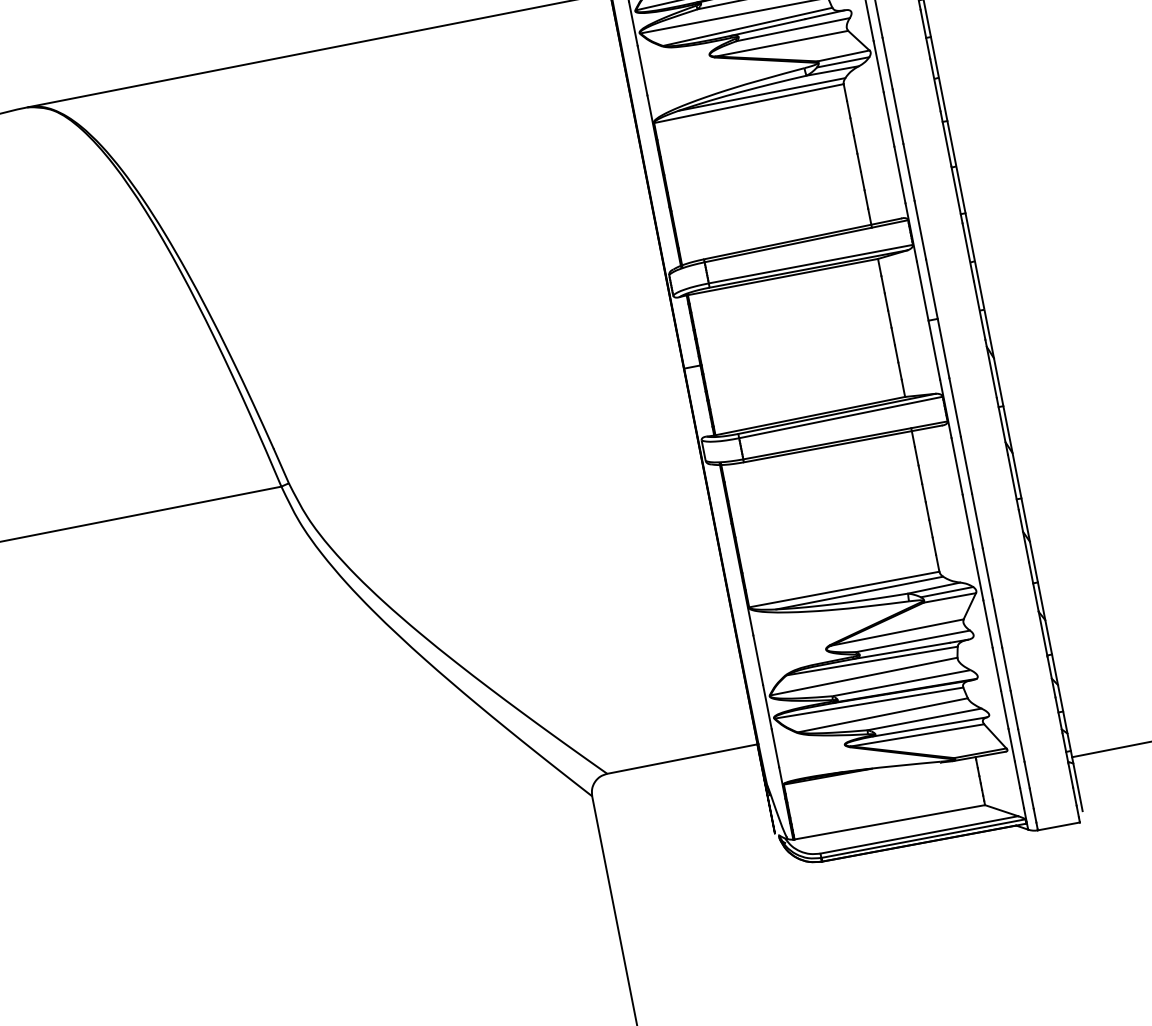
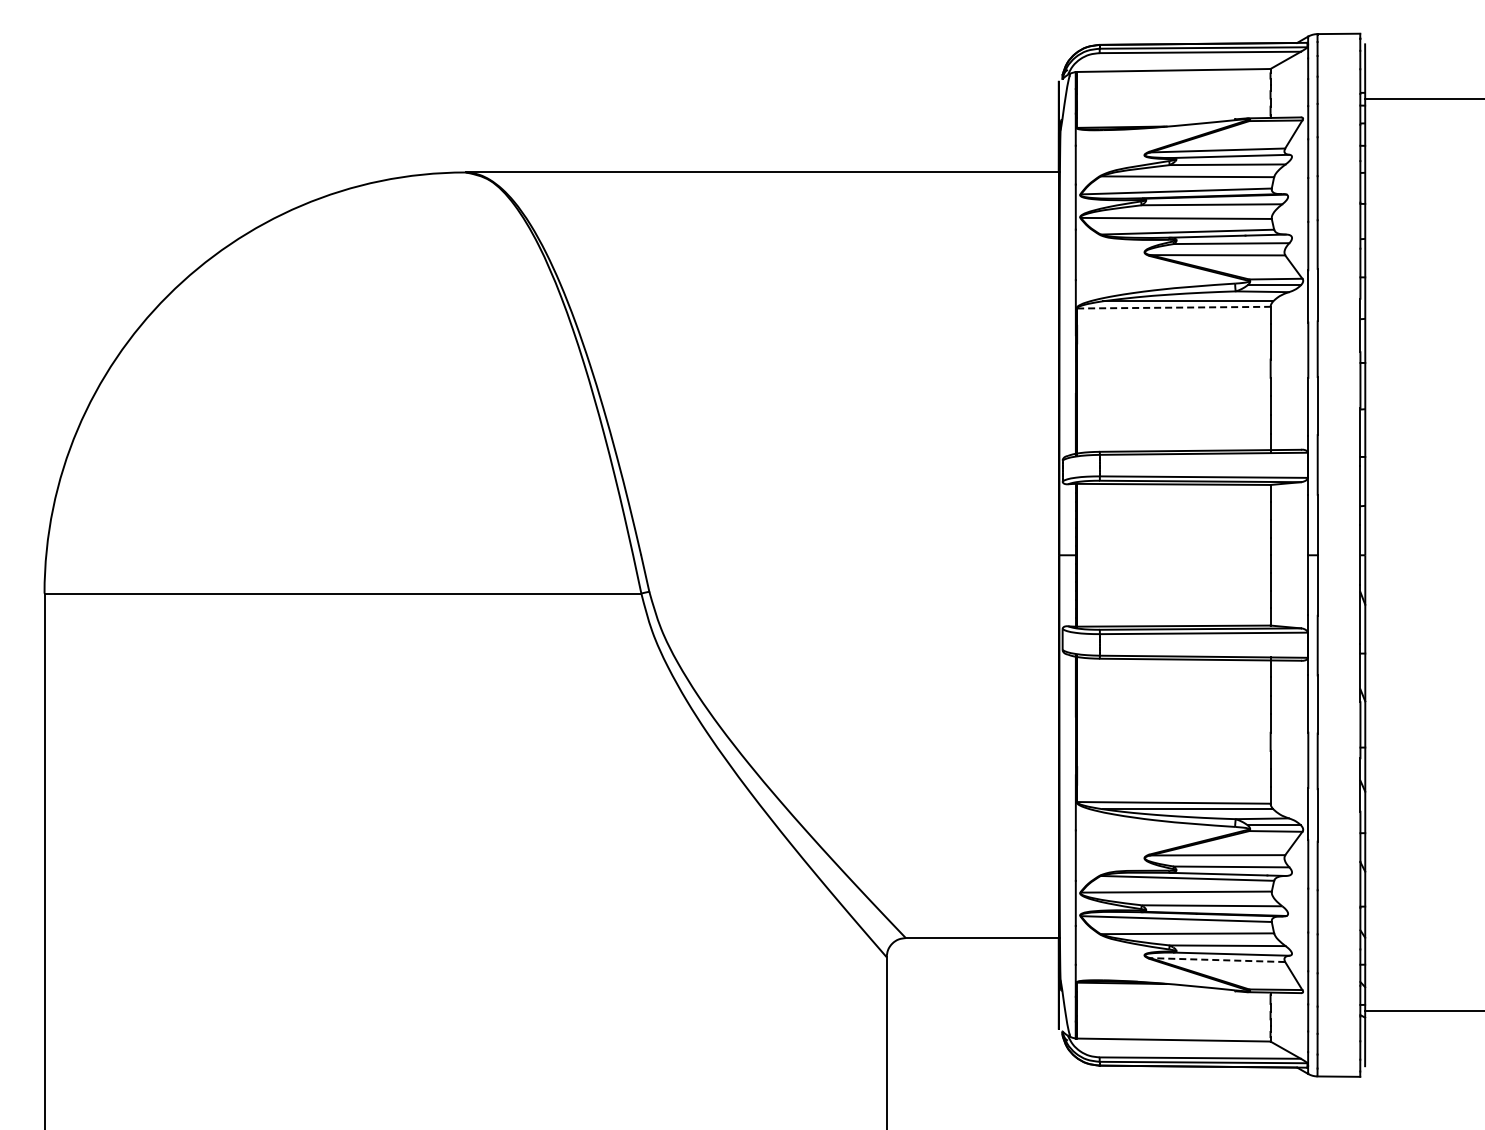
line: (748, 103) -> (1173, 307), solid -> dashed
line: (917, 735) -> (1217, 960), solid -> dashed

